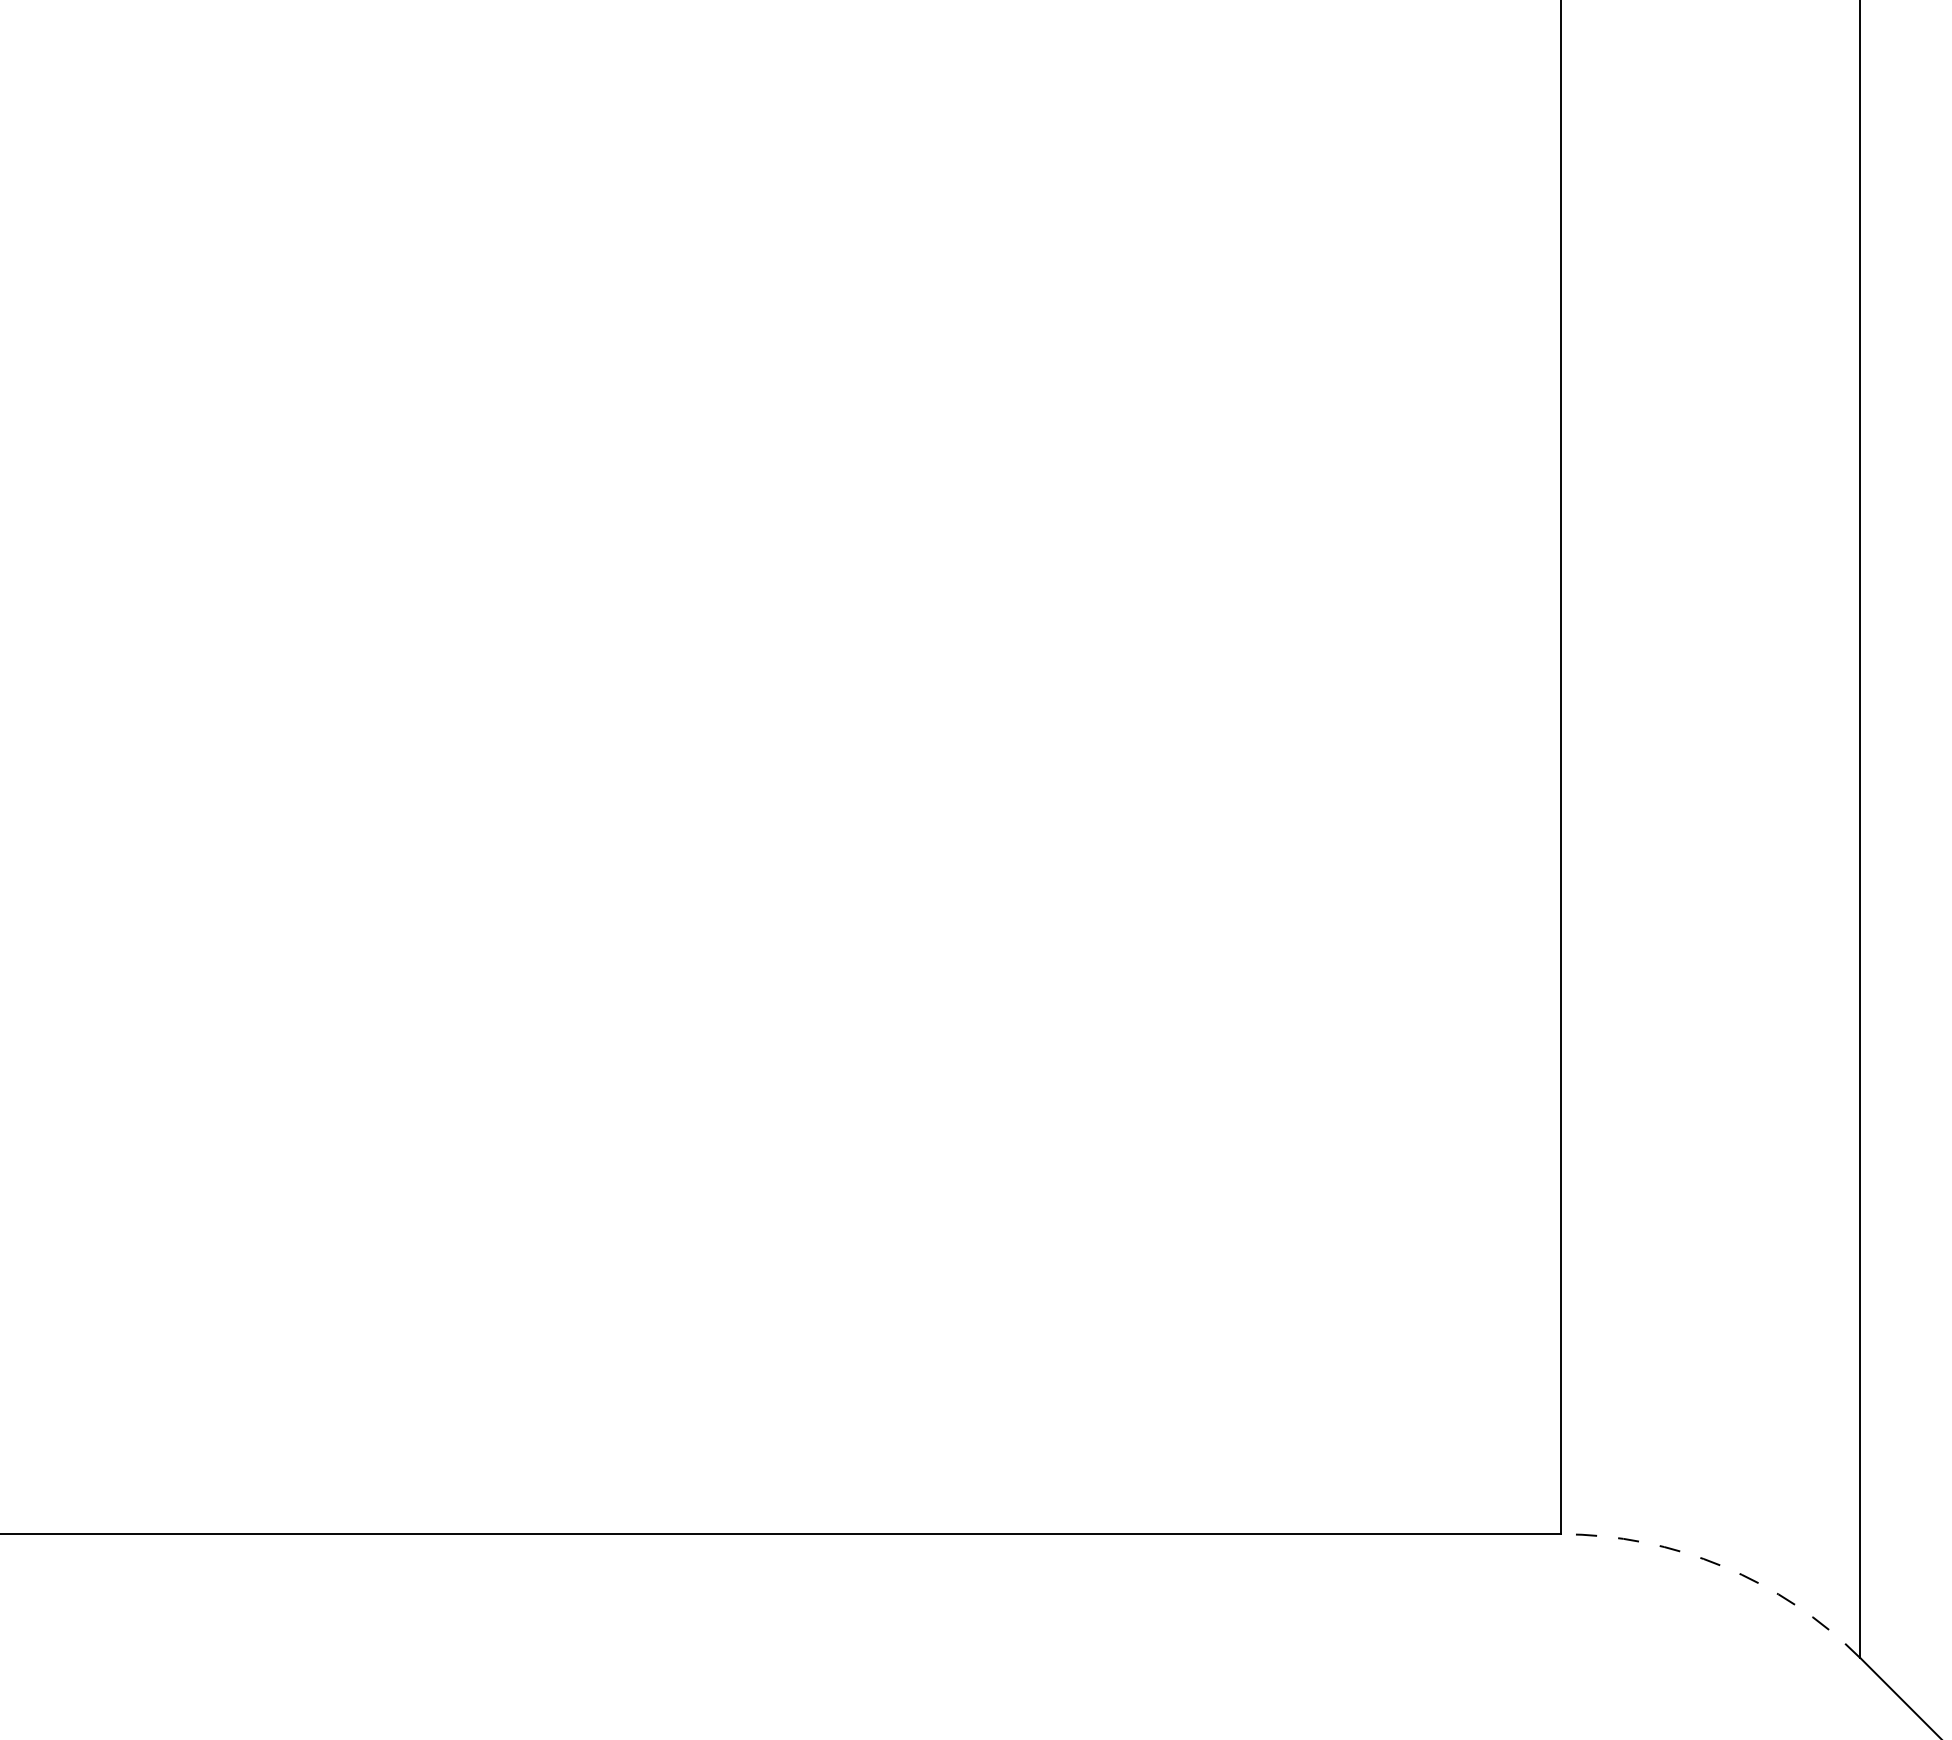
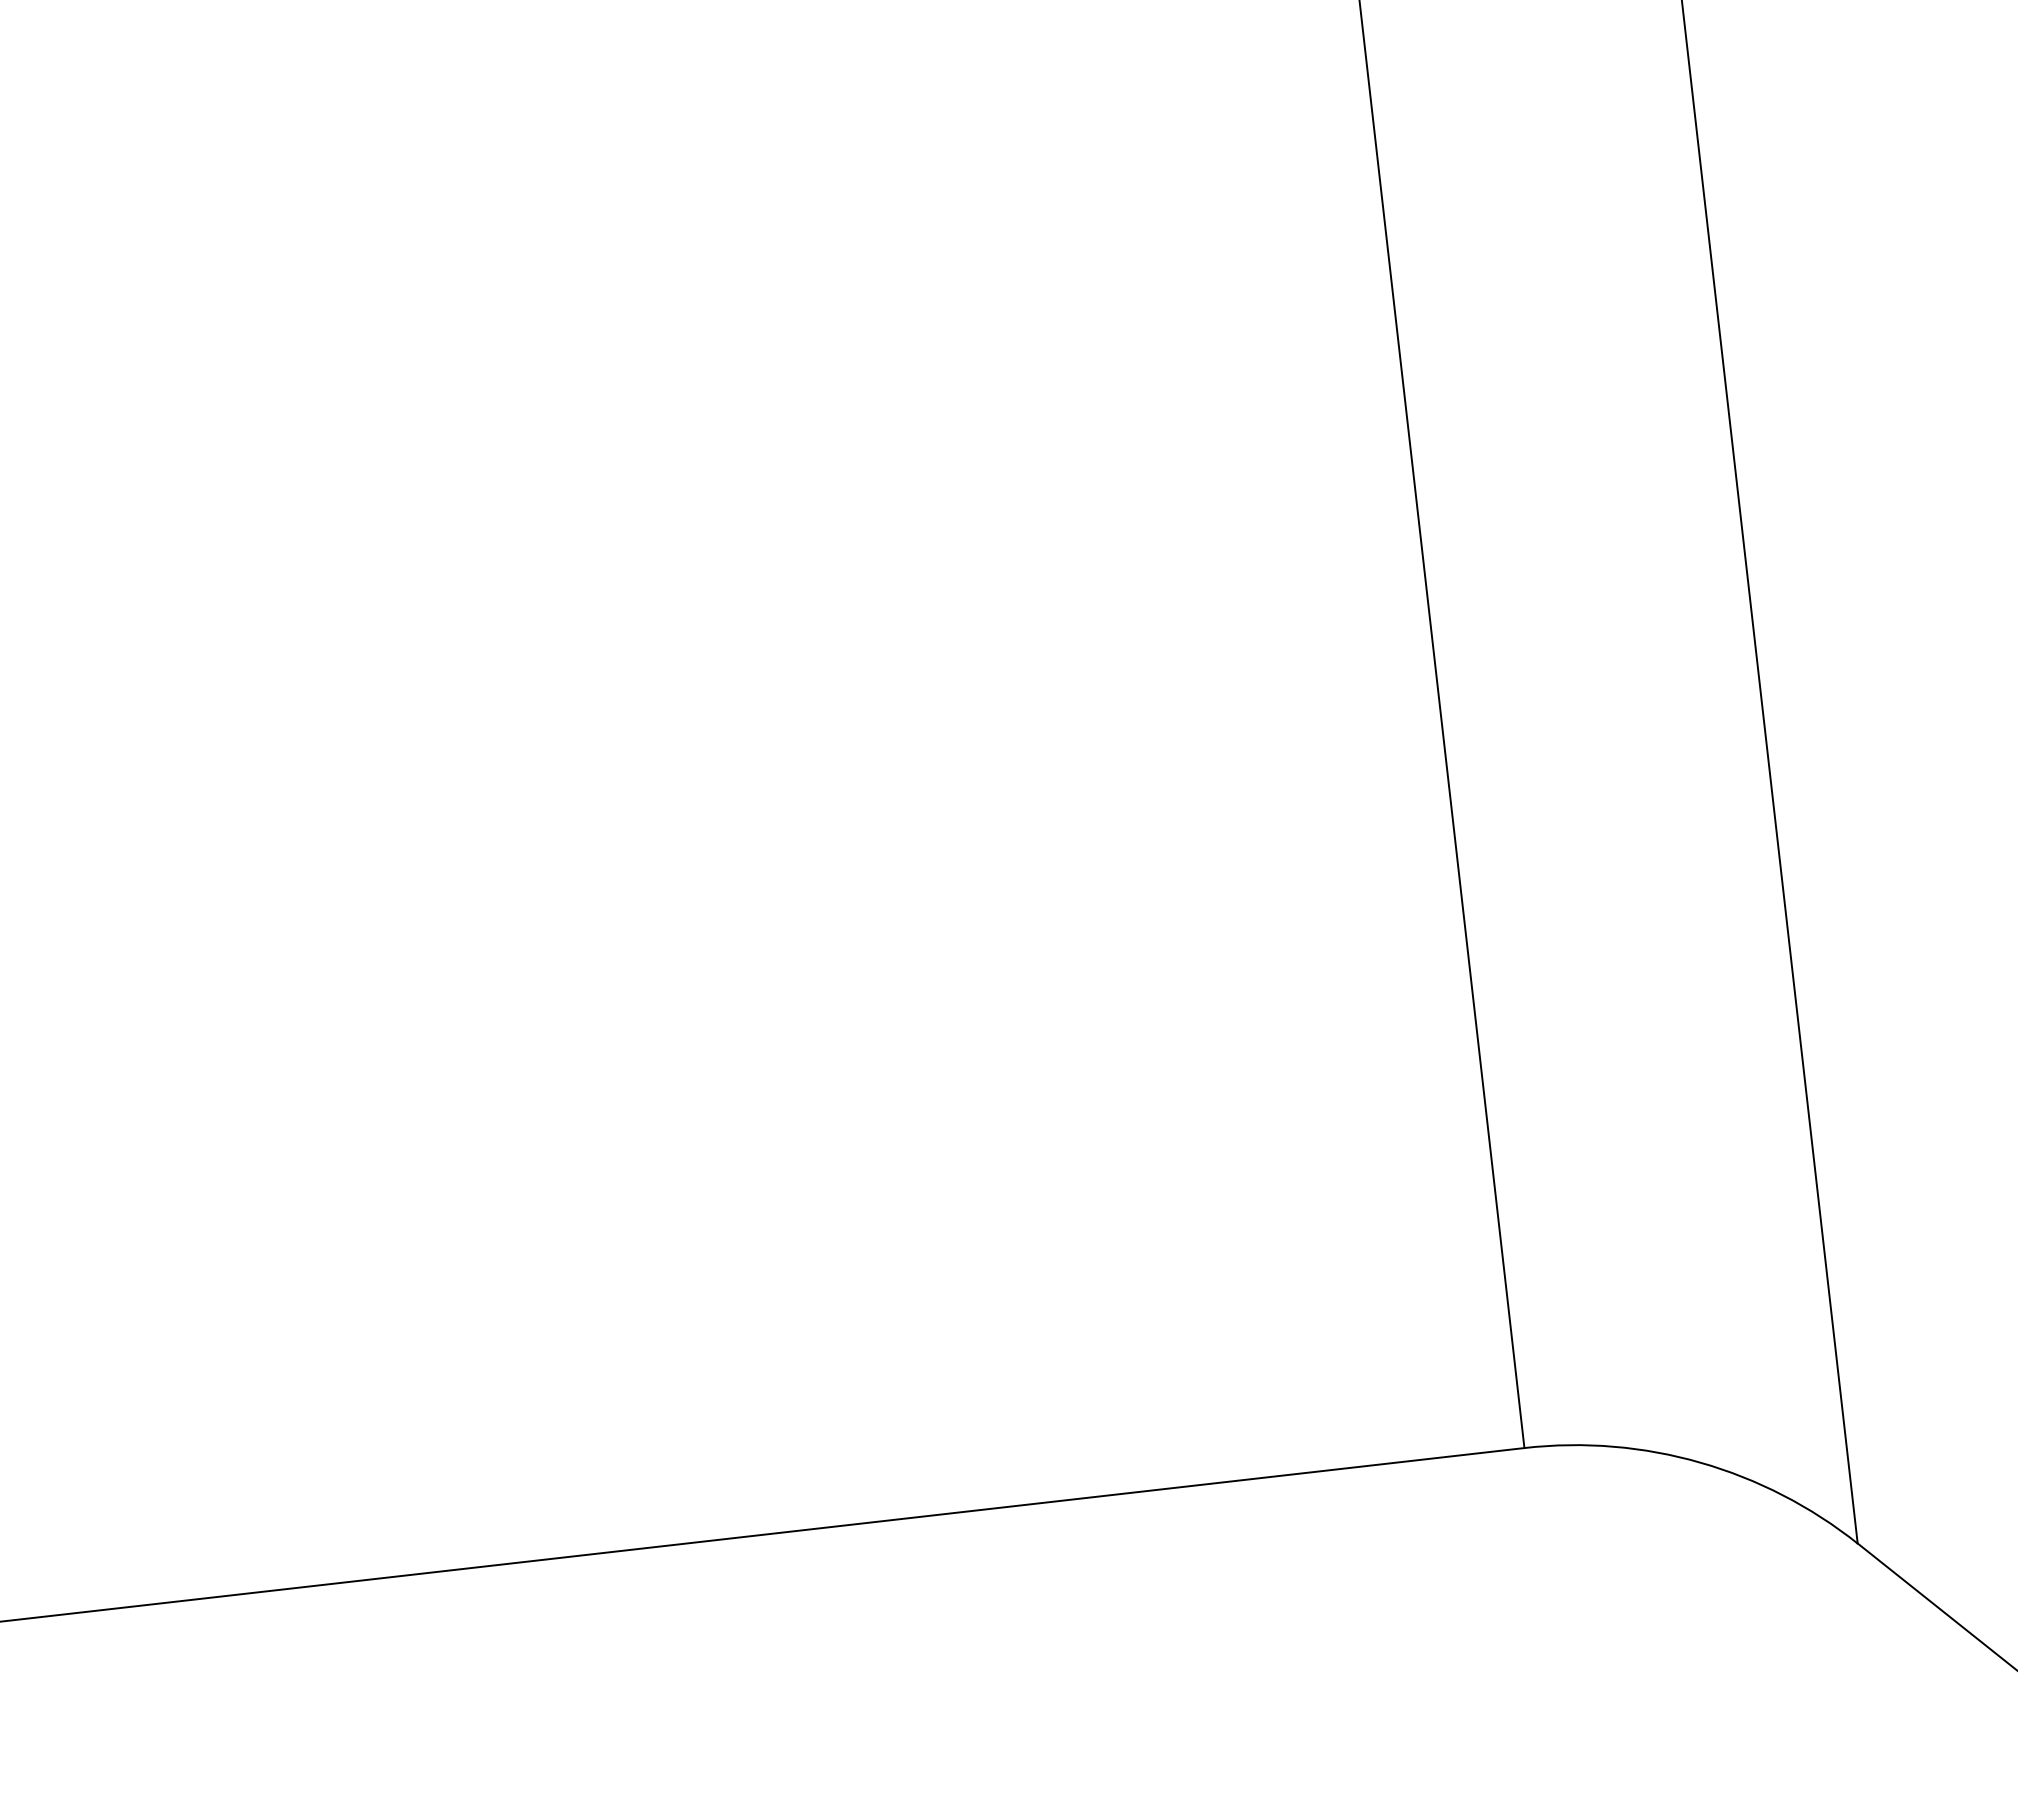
arc: (1723, 1566) -> (1701, 1462), dashed -> solid

